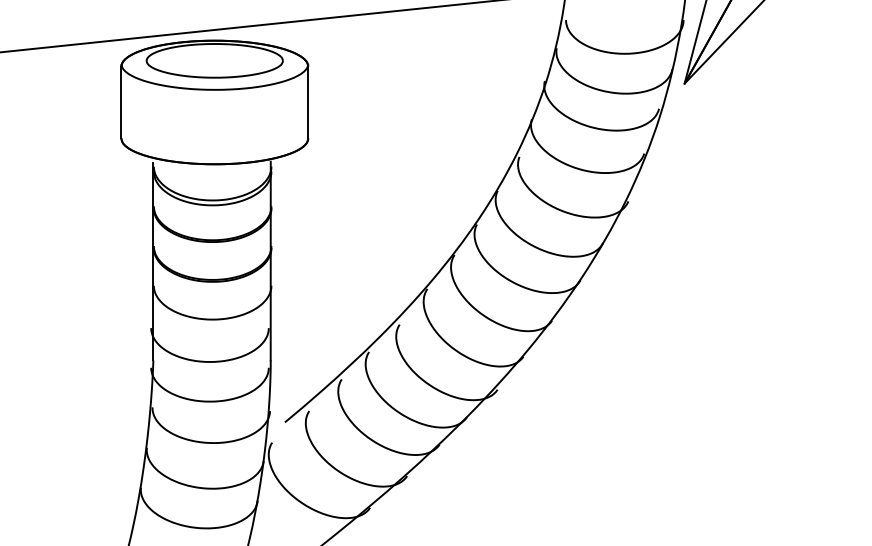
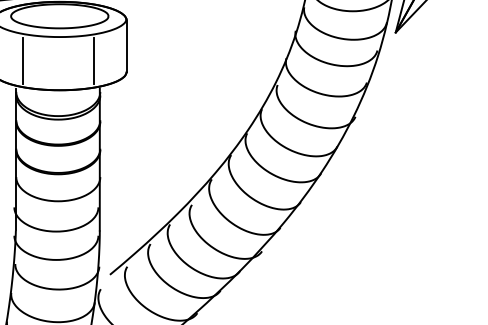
line: (162, 122) -> (22, 60), added
line: (263, 122) -> (94, 60), added

